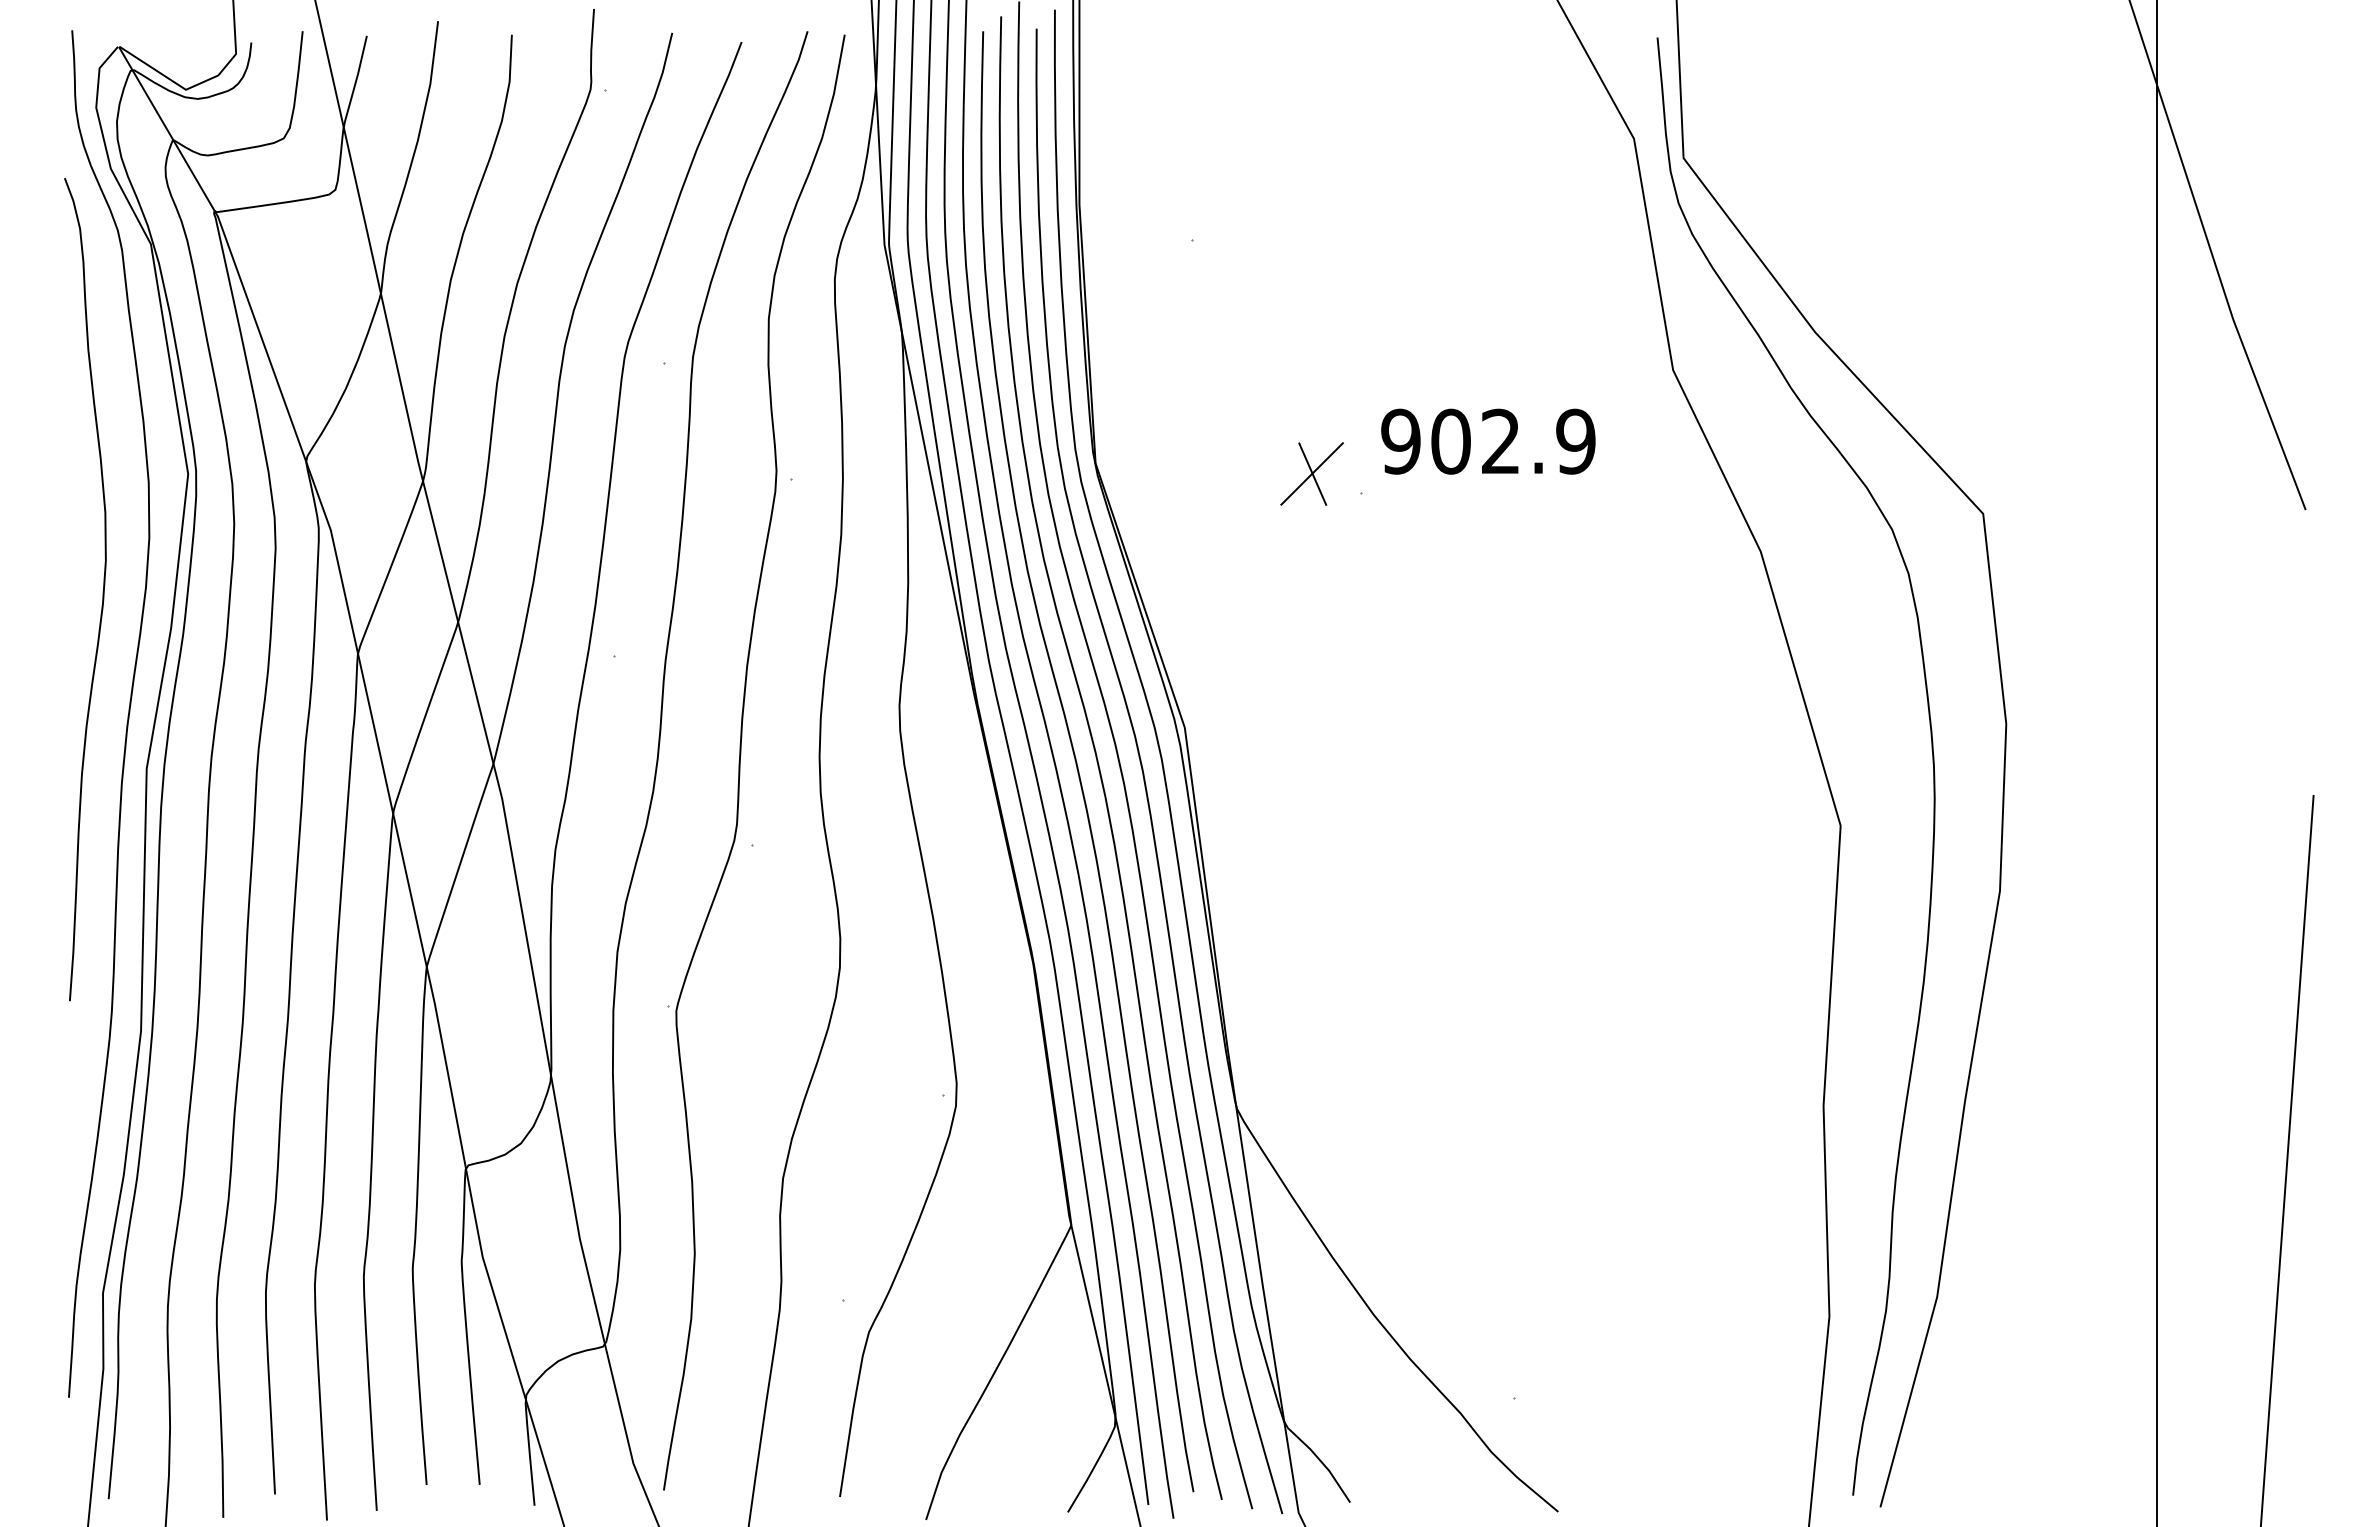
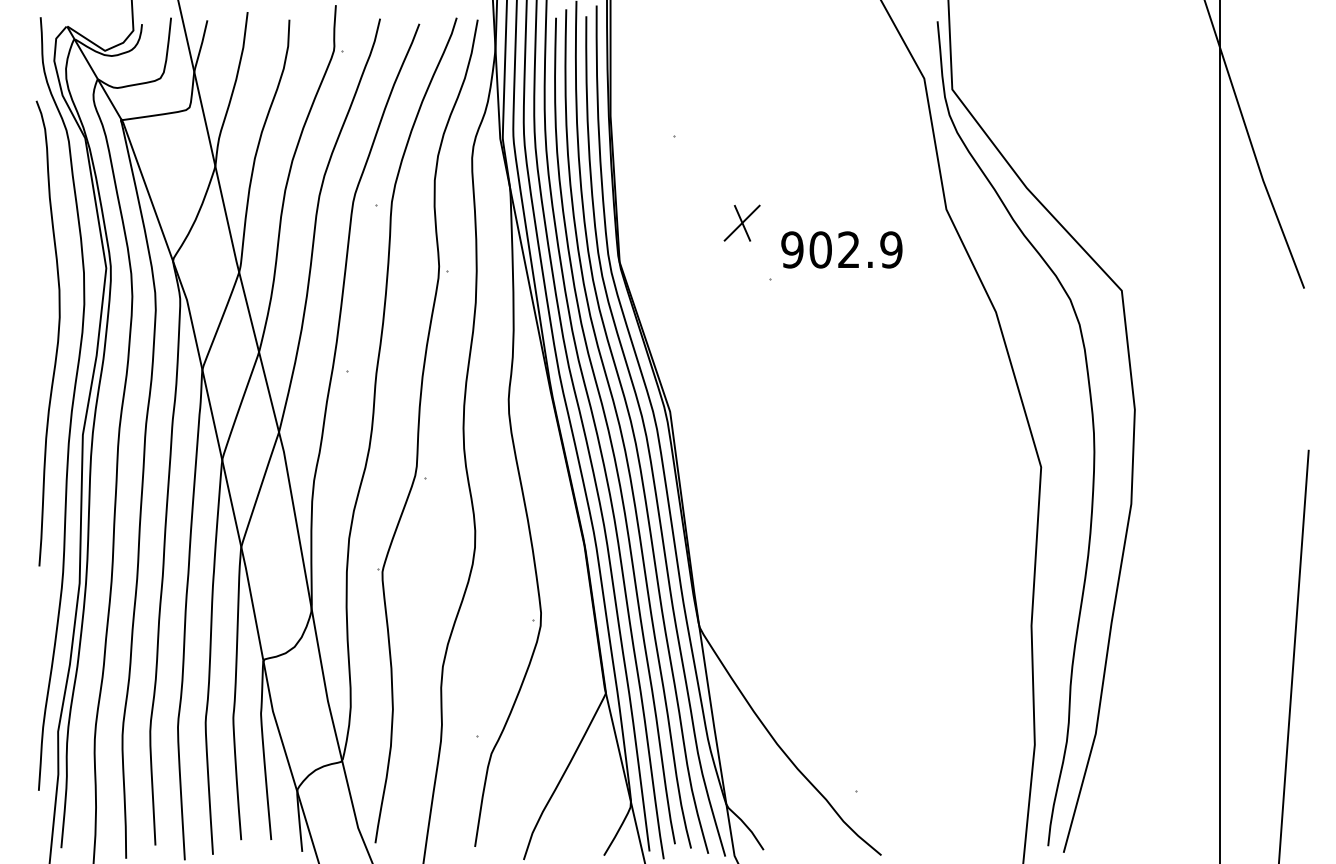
part: (1310, 472) -> (741, 222), moved

